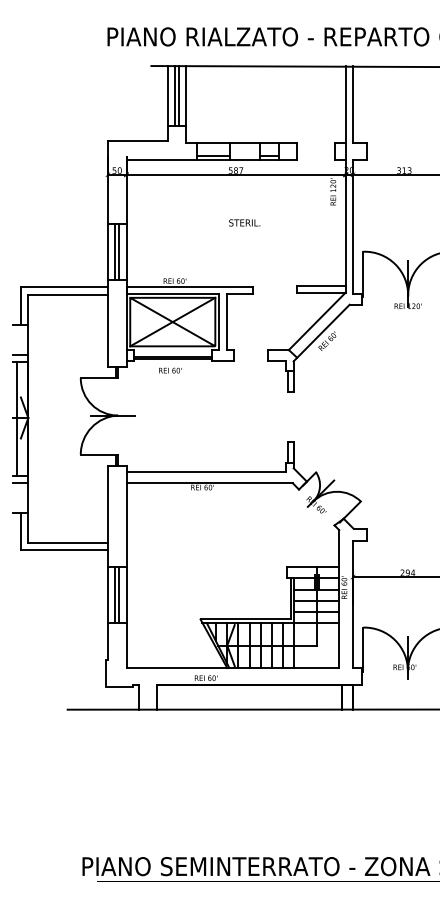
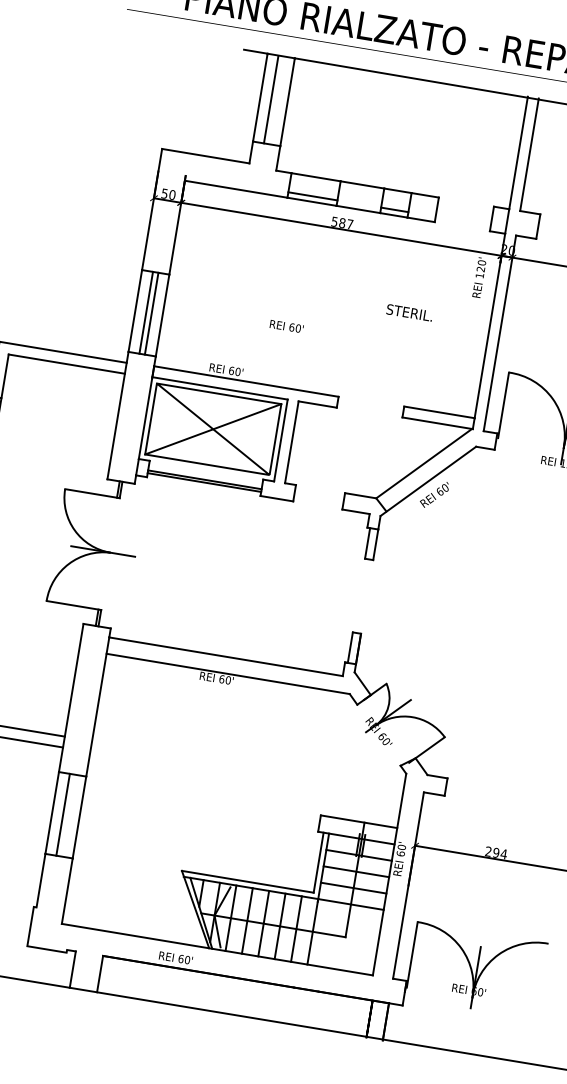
line: (178, 96) -> (276, 100), removed
text: (244, 222) -> (409, 312), moved
text: (170, 370) -> (286, 326), moved
line: (119, 595) -> (69, 816), removed

